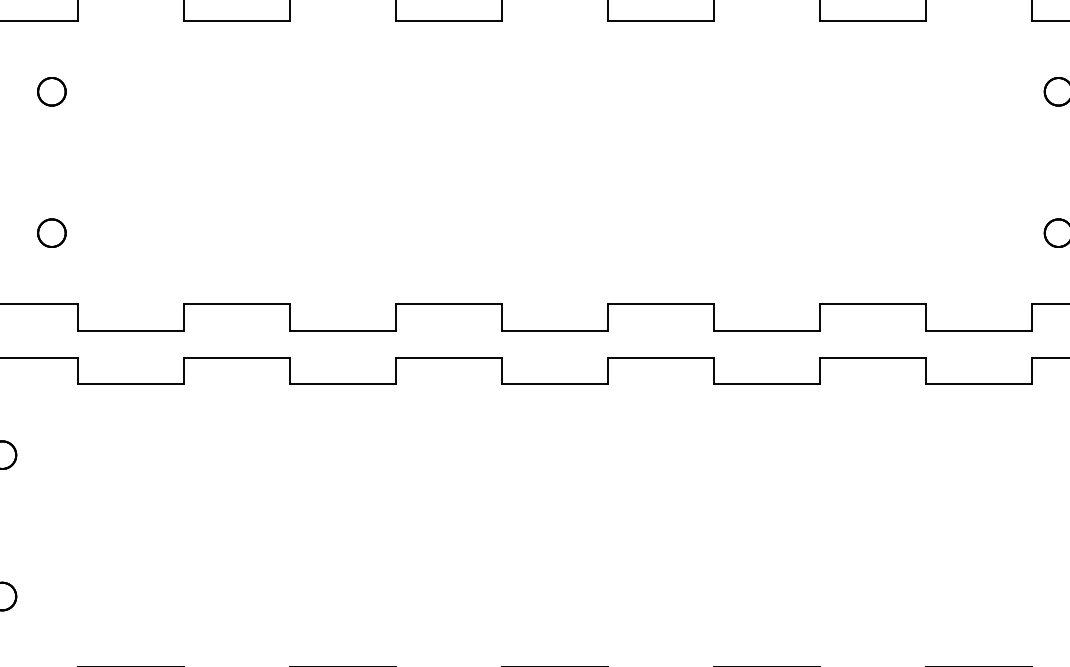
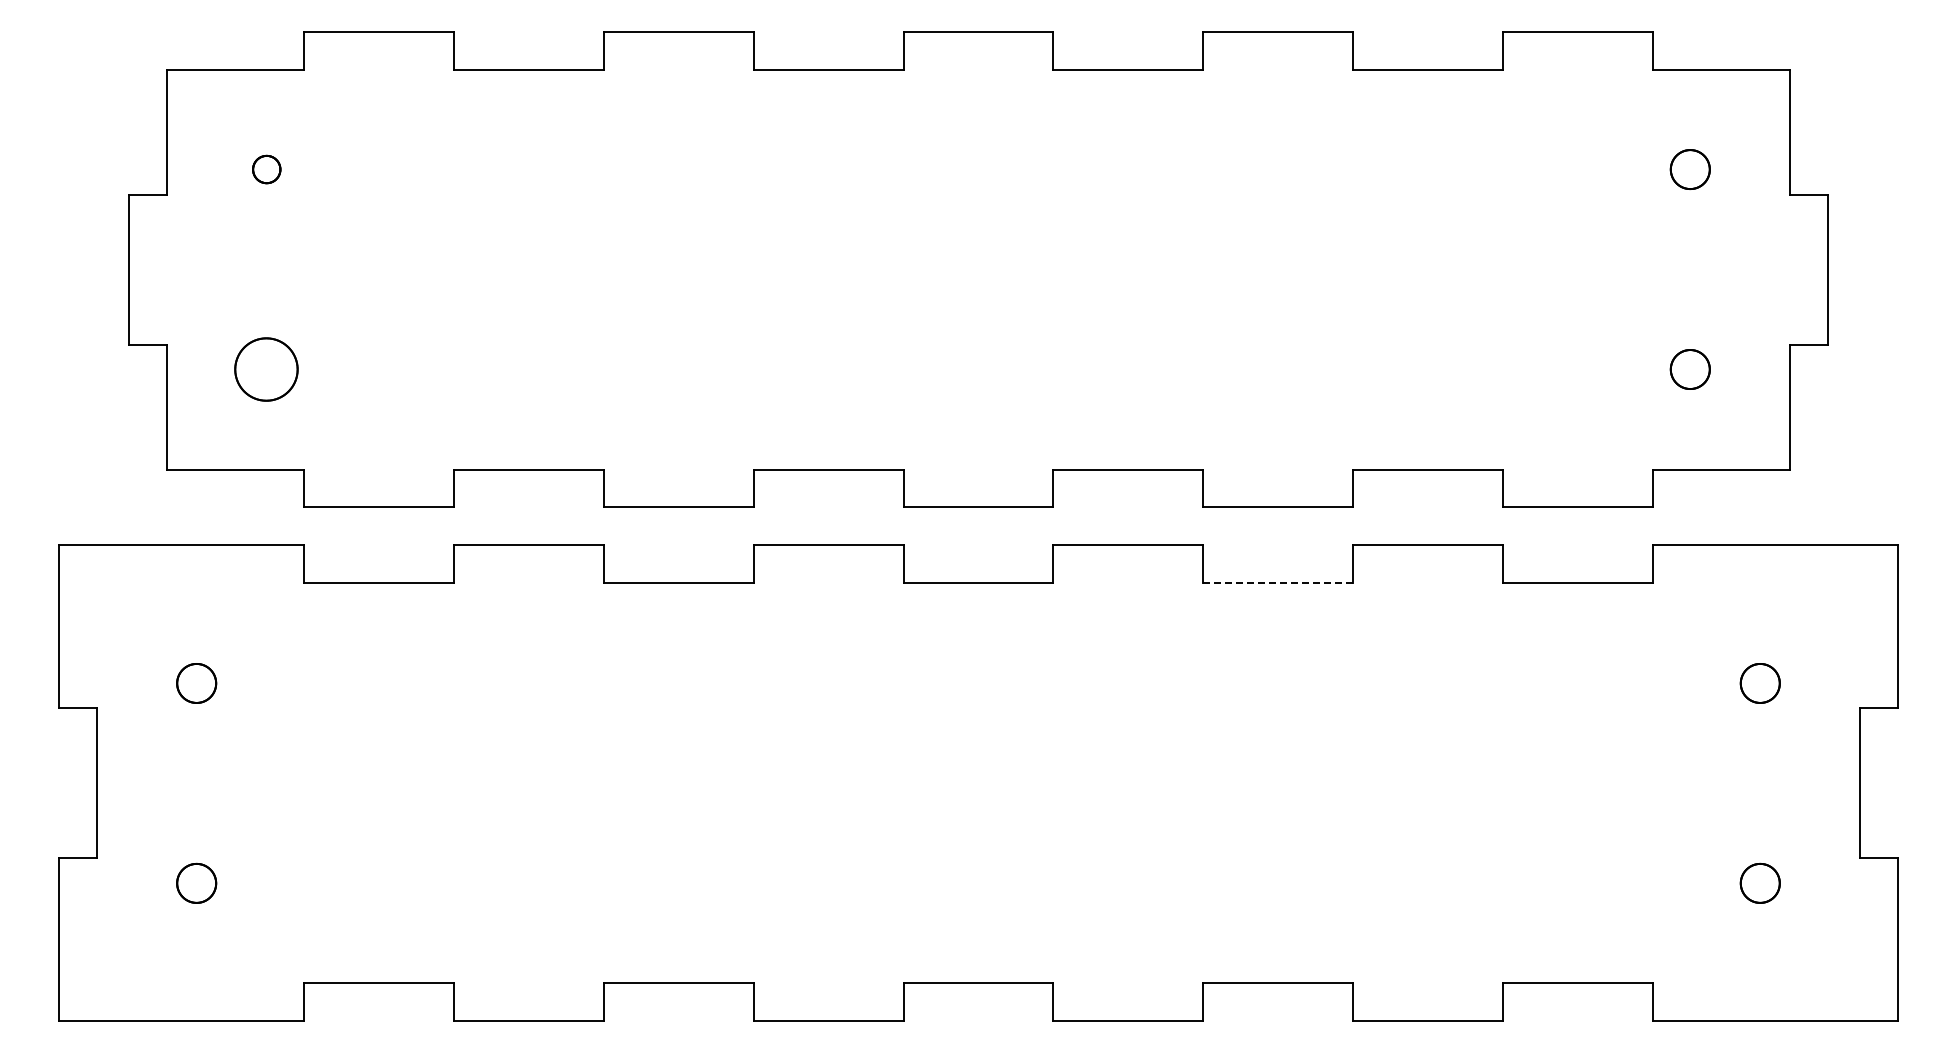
part: (51, 91) -> (266, 169), size x0.7
part: (51, 233) -> (266, 369), size x1.6
line: (767, 384) -> (1278, 583), solid -> dashed

